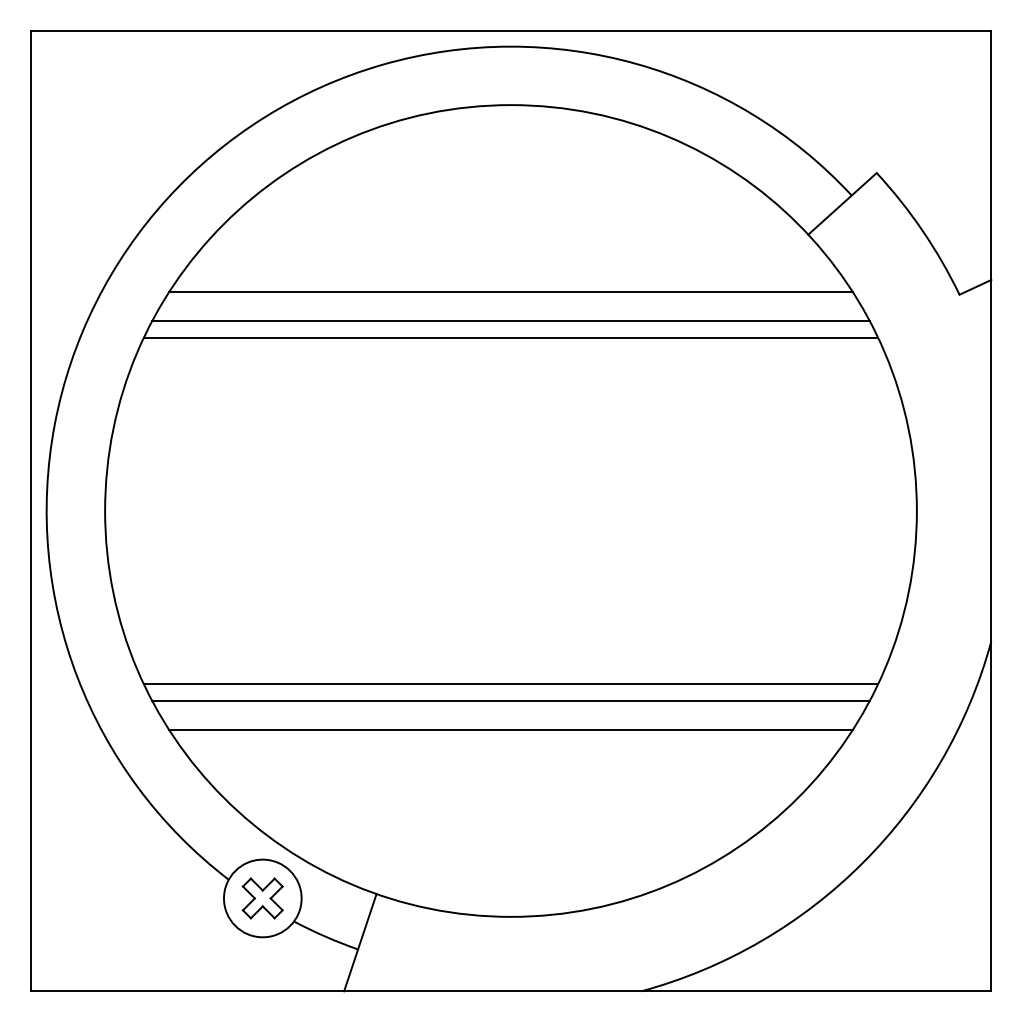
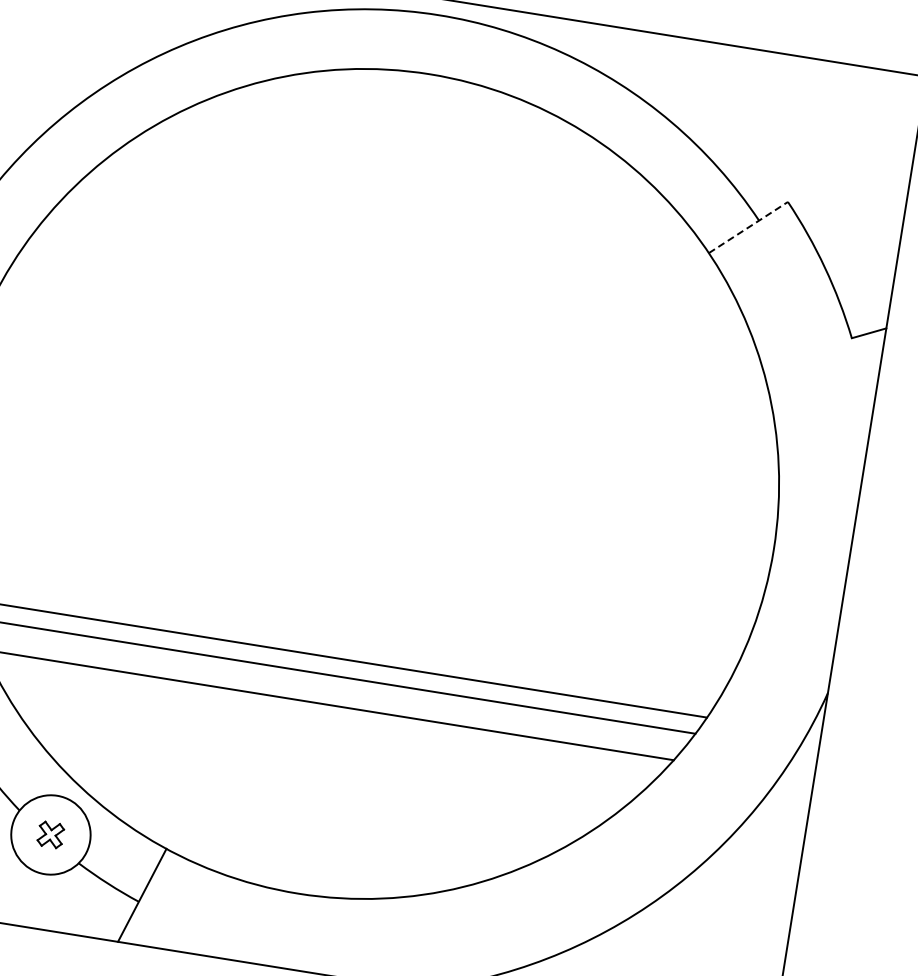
line: (842, 203) -> (748, 227), solid -> dashed
line: (510, 292) -> (398, 263), removed
line: (510, 321) -> (394, 292), removed
line: (510, 338) -> (391, 309), removed
part: (262, 898) -> (50, 834), size x0.6

